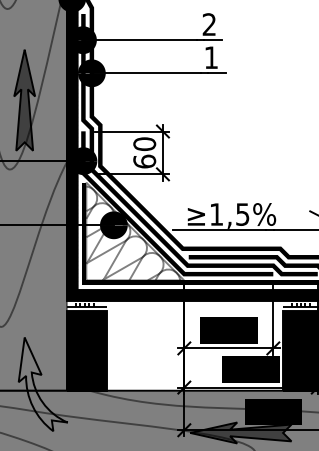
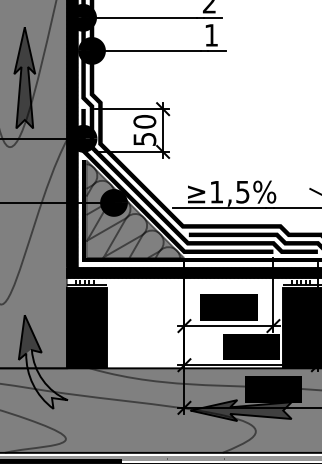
text: (144, 160) -> (144, 138), 60 -> 50
fill: (135, 231) -> (135, 209), added
fill: (29, 359) -> (29, 337), added

